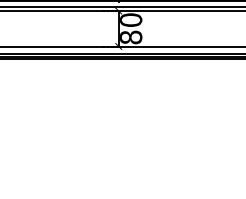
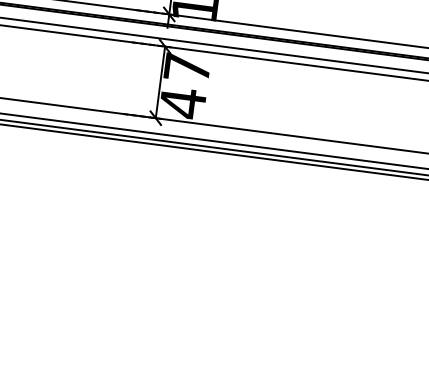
text: (131, 28) -> (186, 85), 80 -> 47

